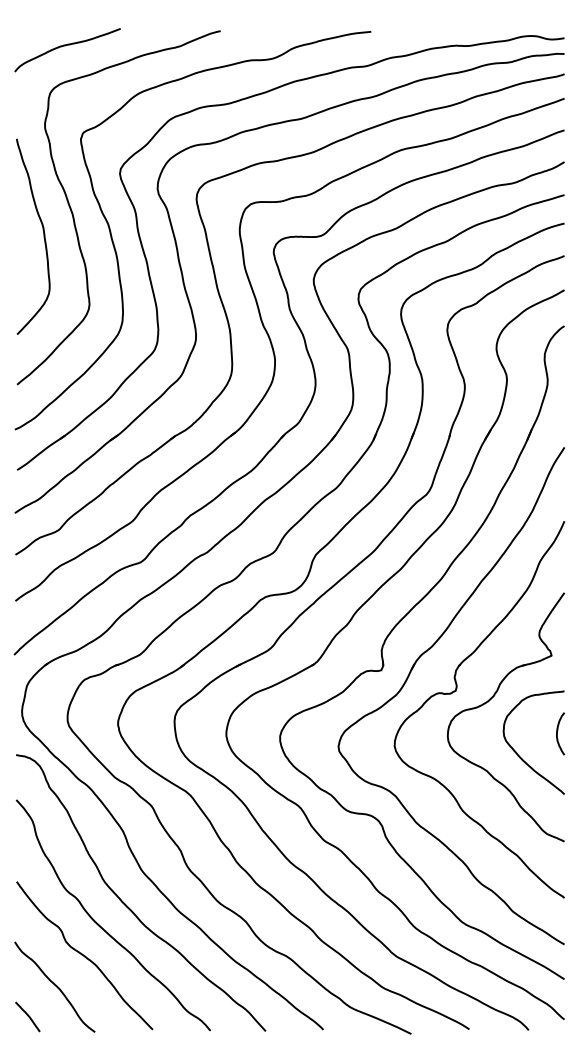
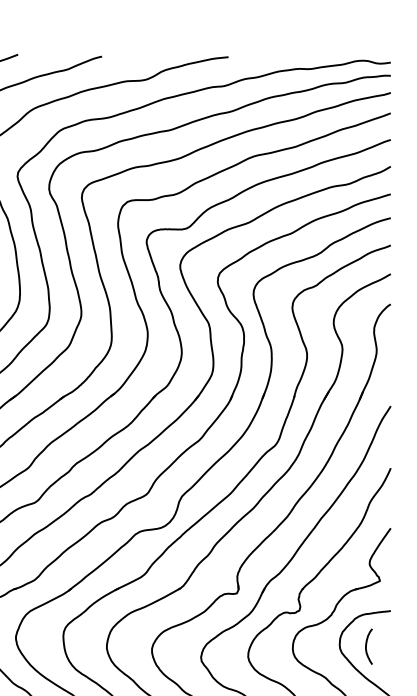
curve: (557, 733) -> (366, 646), moved

